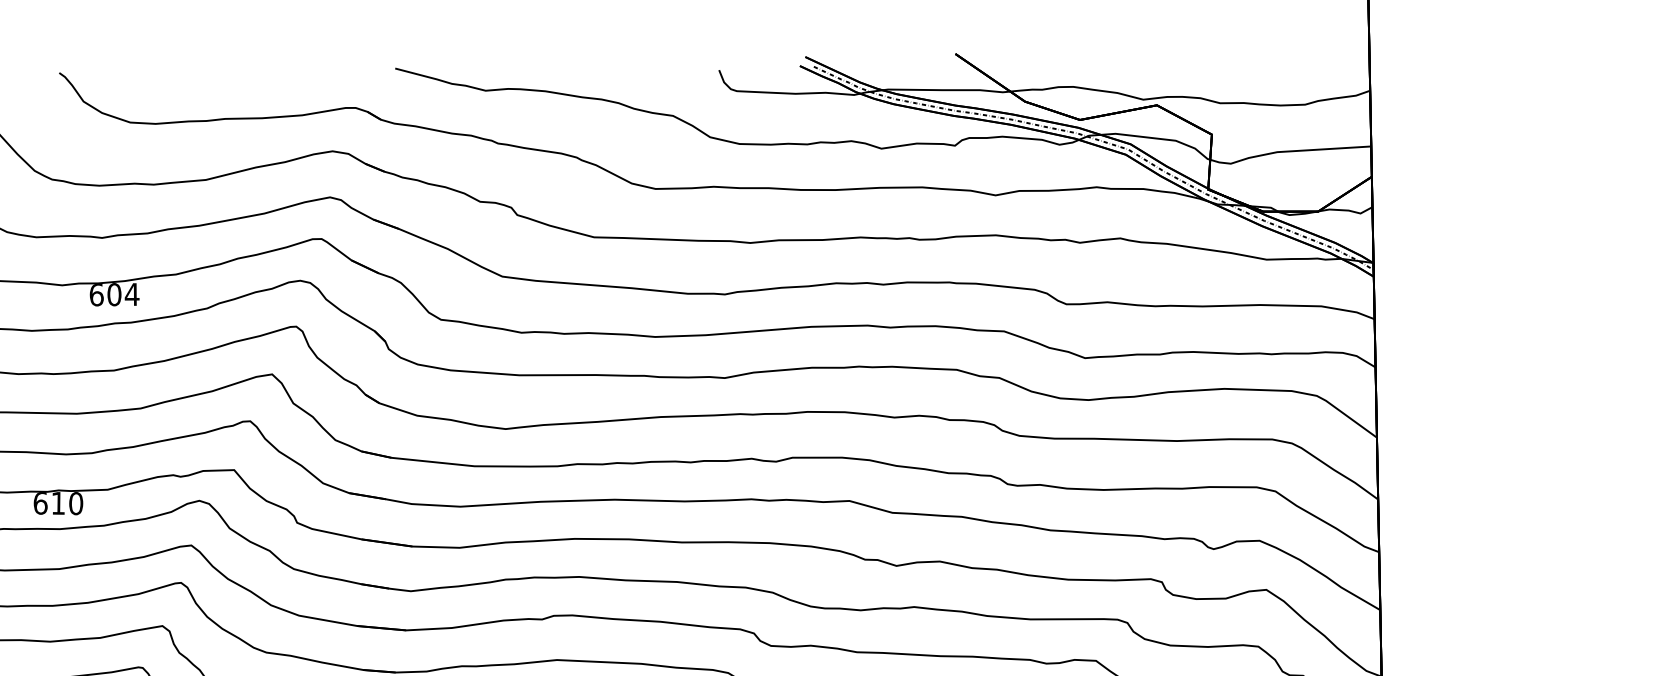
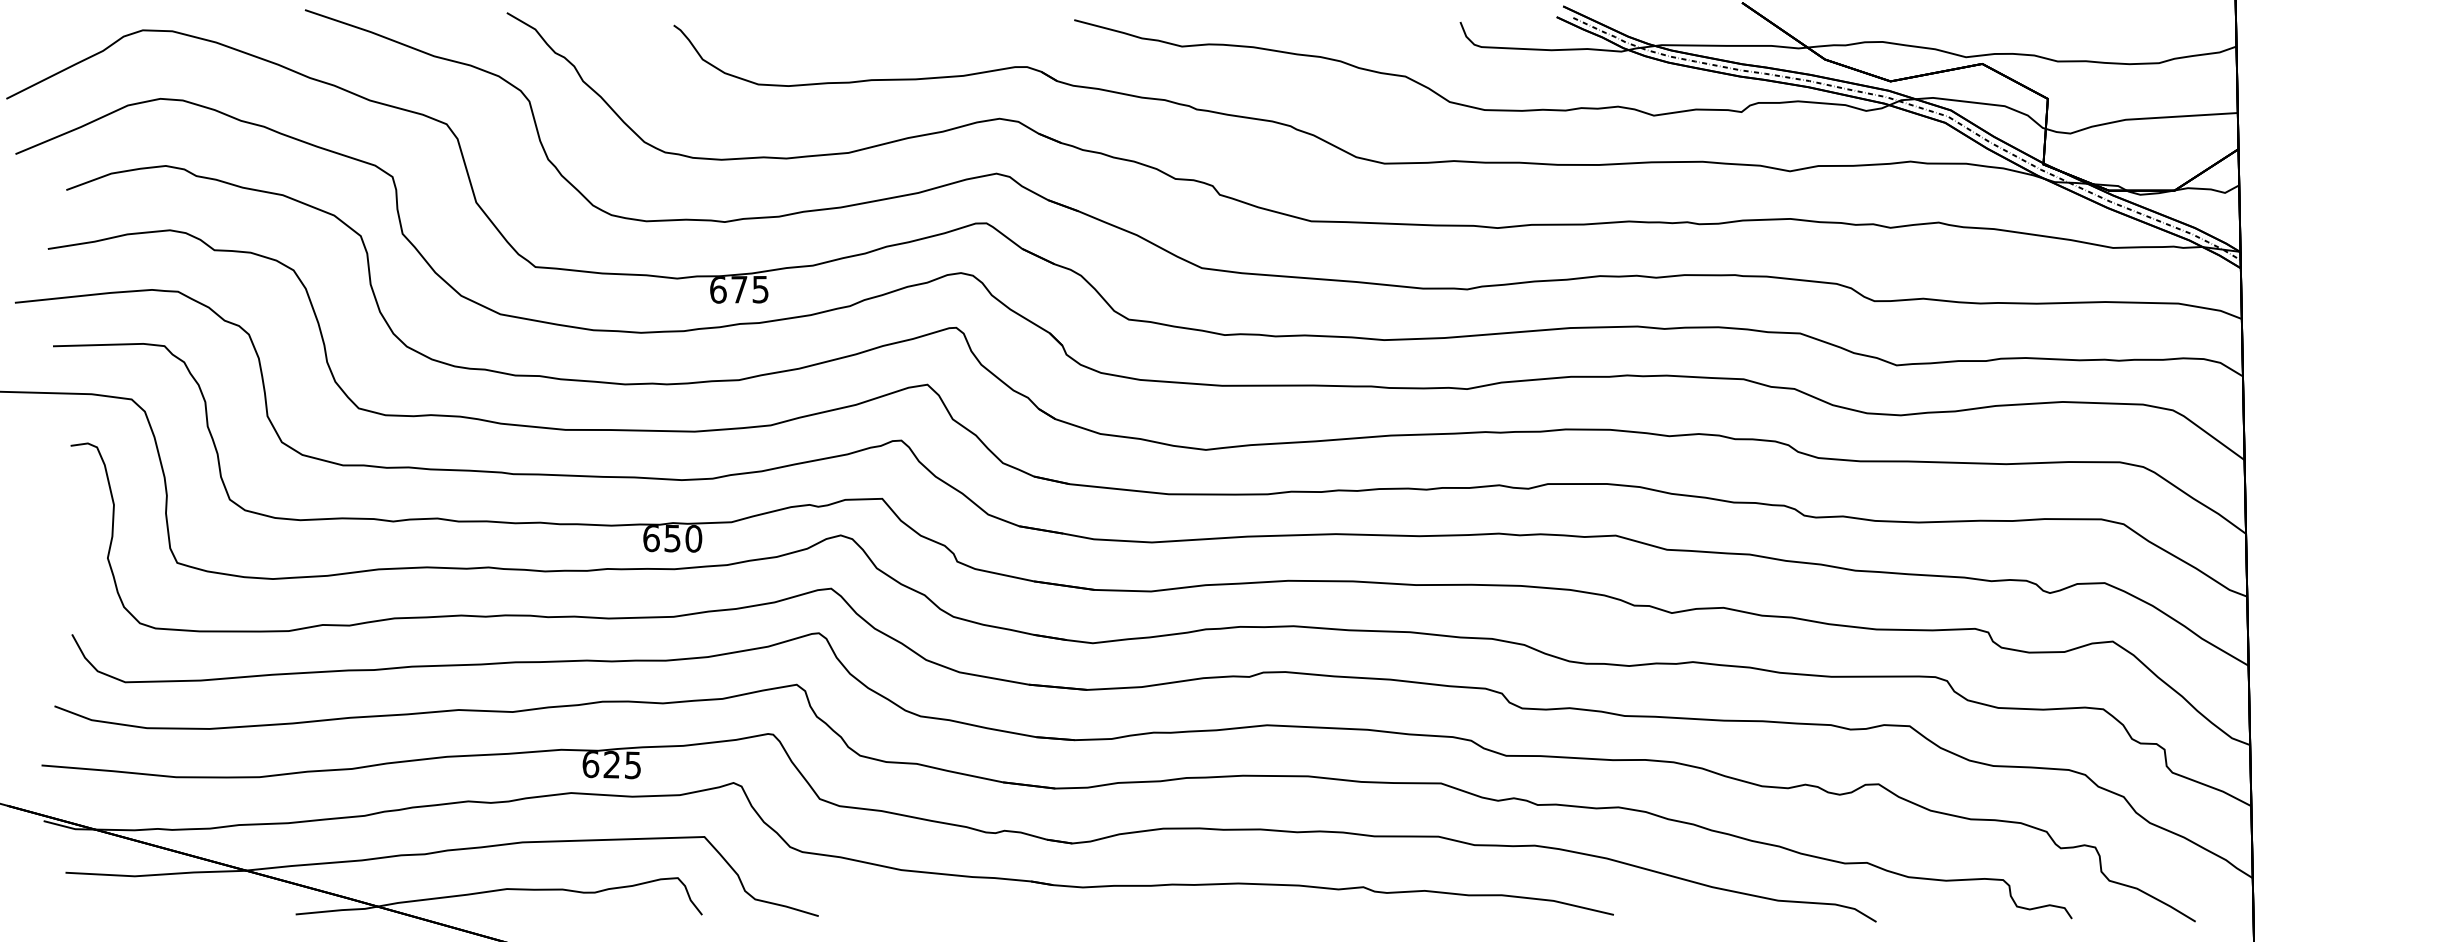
text: (123, 294) -> (750, 289), 604 -> 675
text: (58, 503) -> (672, 538), 610 -> 650

